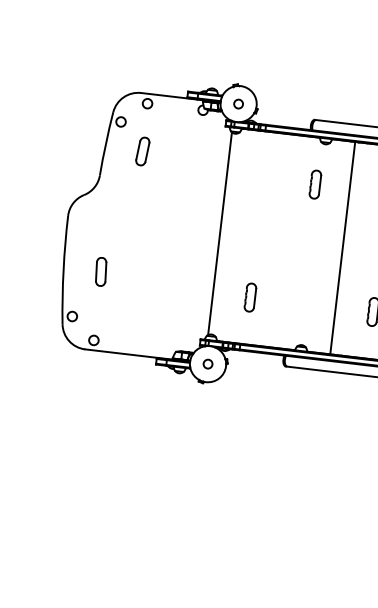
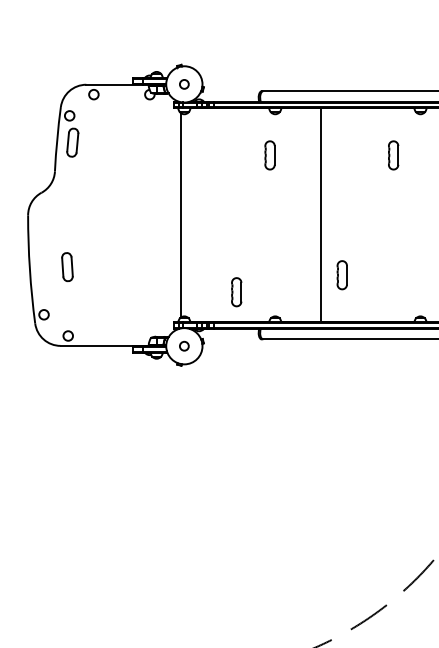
part: (142, 151) -> (72, 142), moved
line: (342, 248) -> (320, 215), moved
part: (250, 297) -> (236, 292), moved

